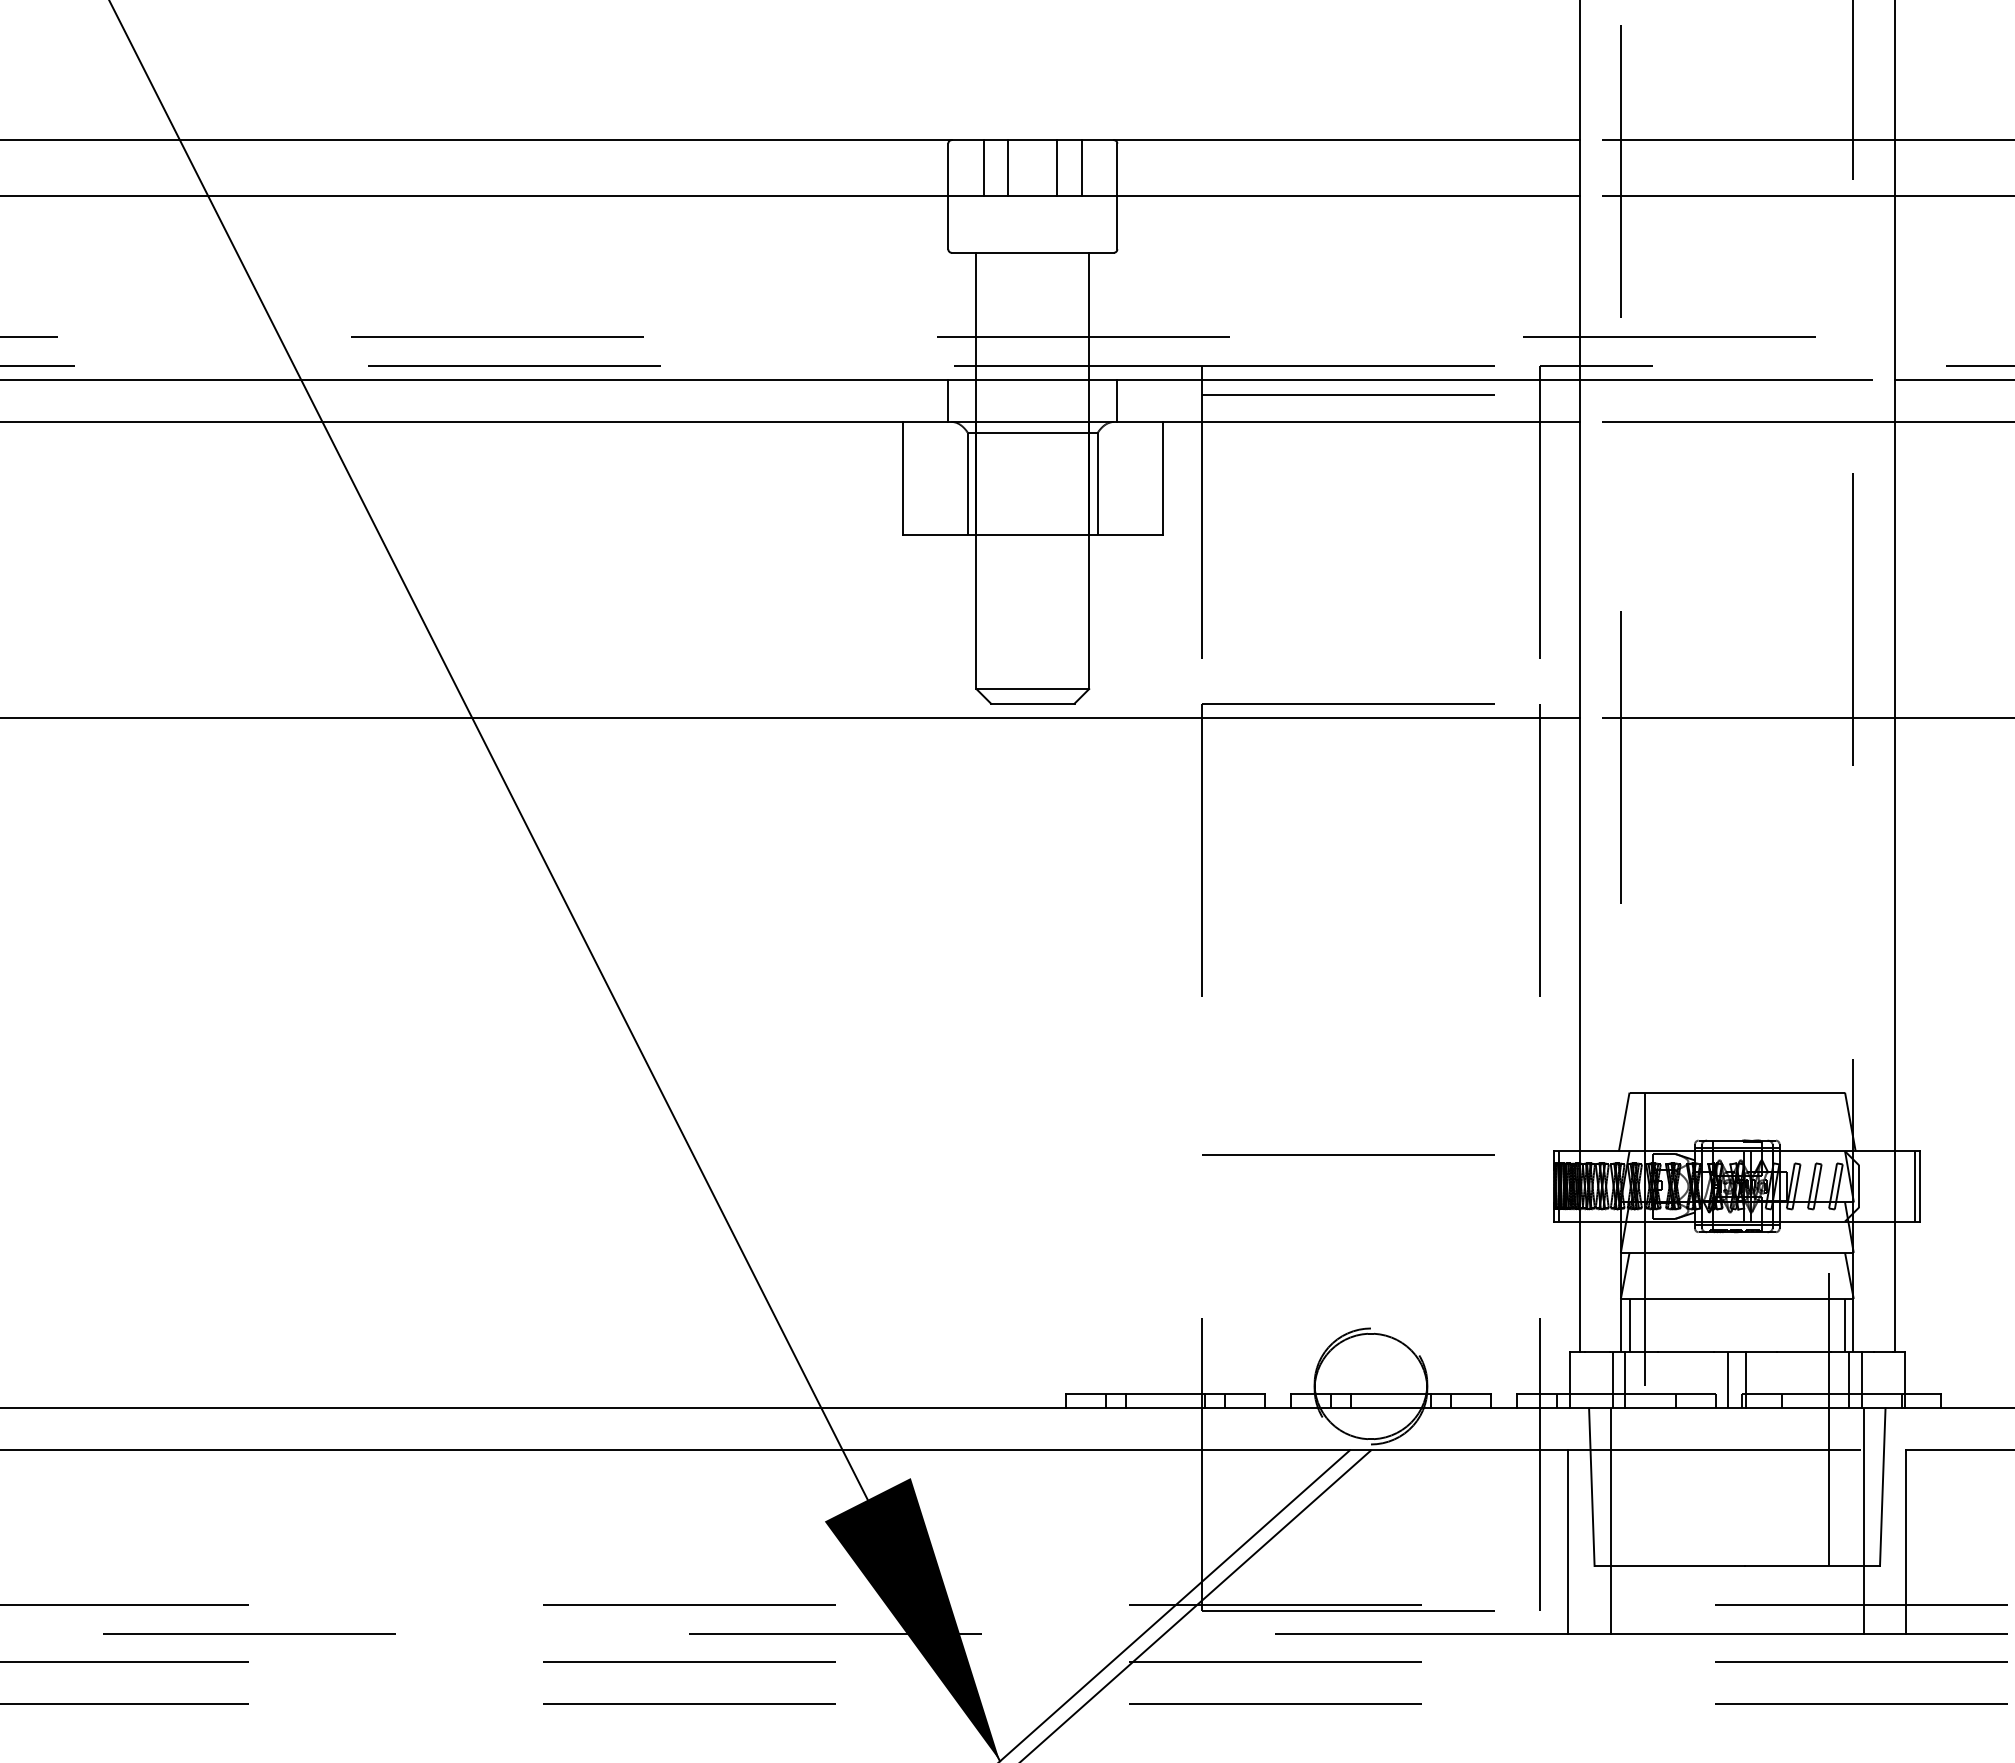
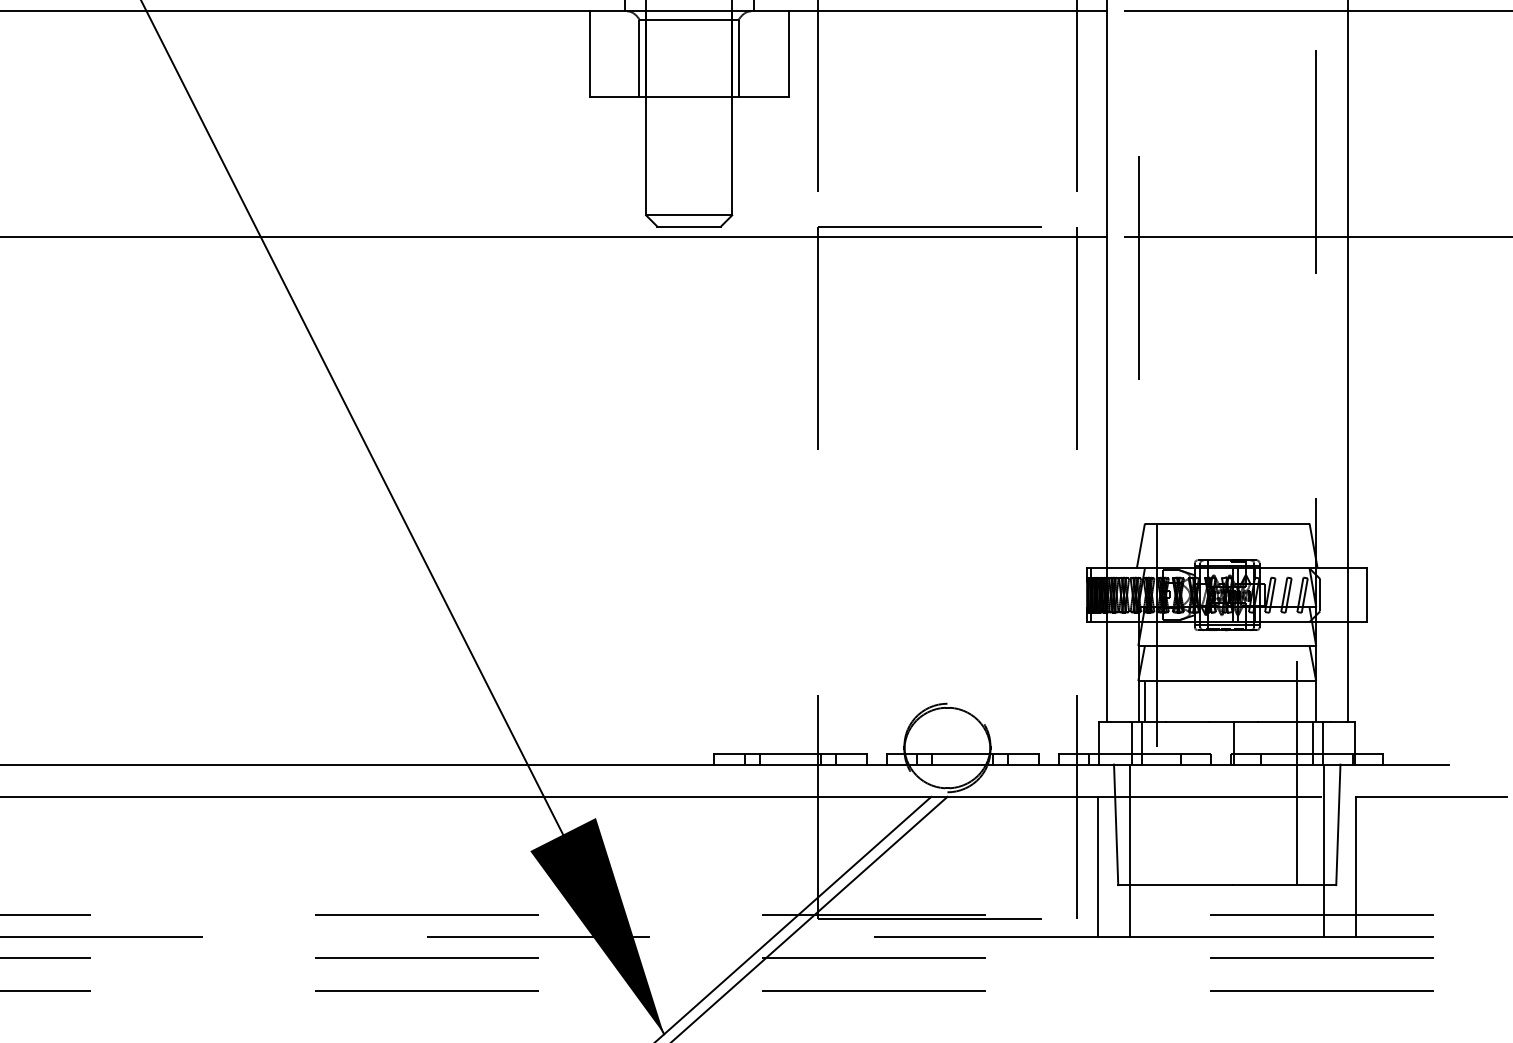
line: (1348, 1154) -> (930, 570), removed
line: (1915, 1186) -> (1363, 595), removed
line: (1845, 1324) -> (1309, 700), removed
line: (1728, 1379) -> (1220, 742), removed

